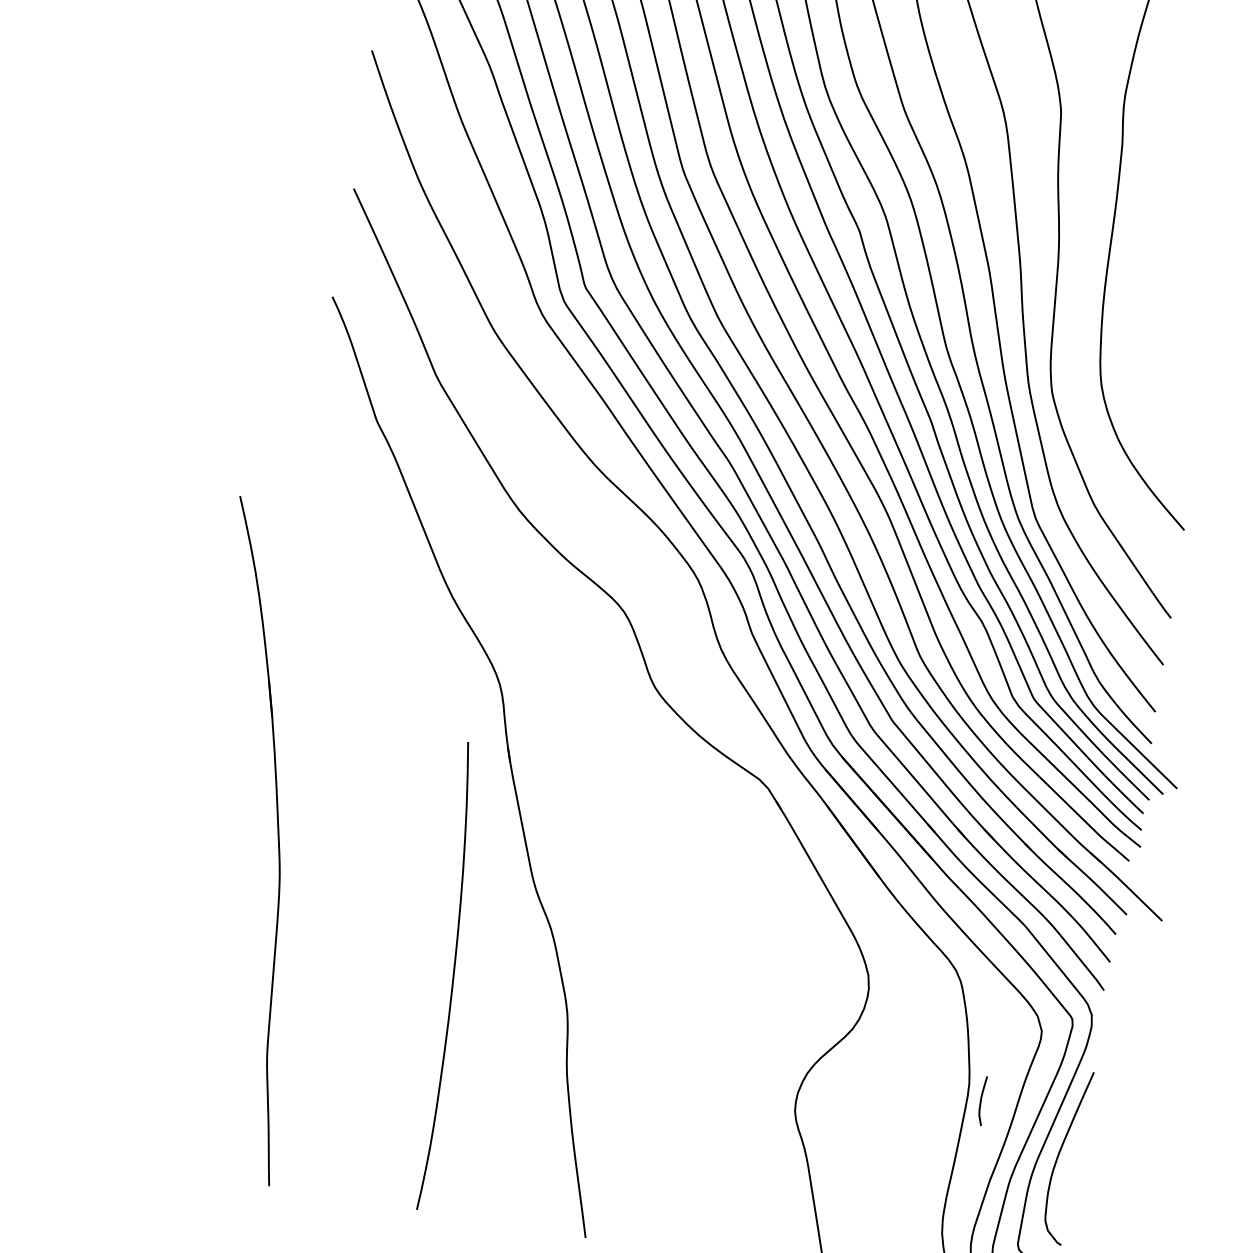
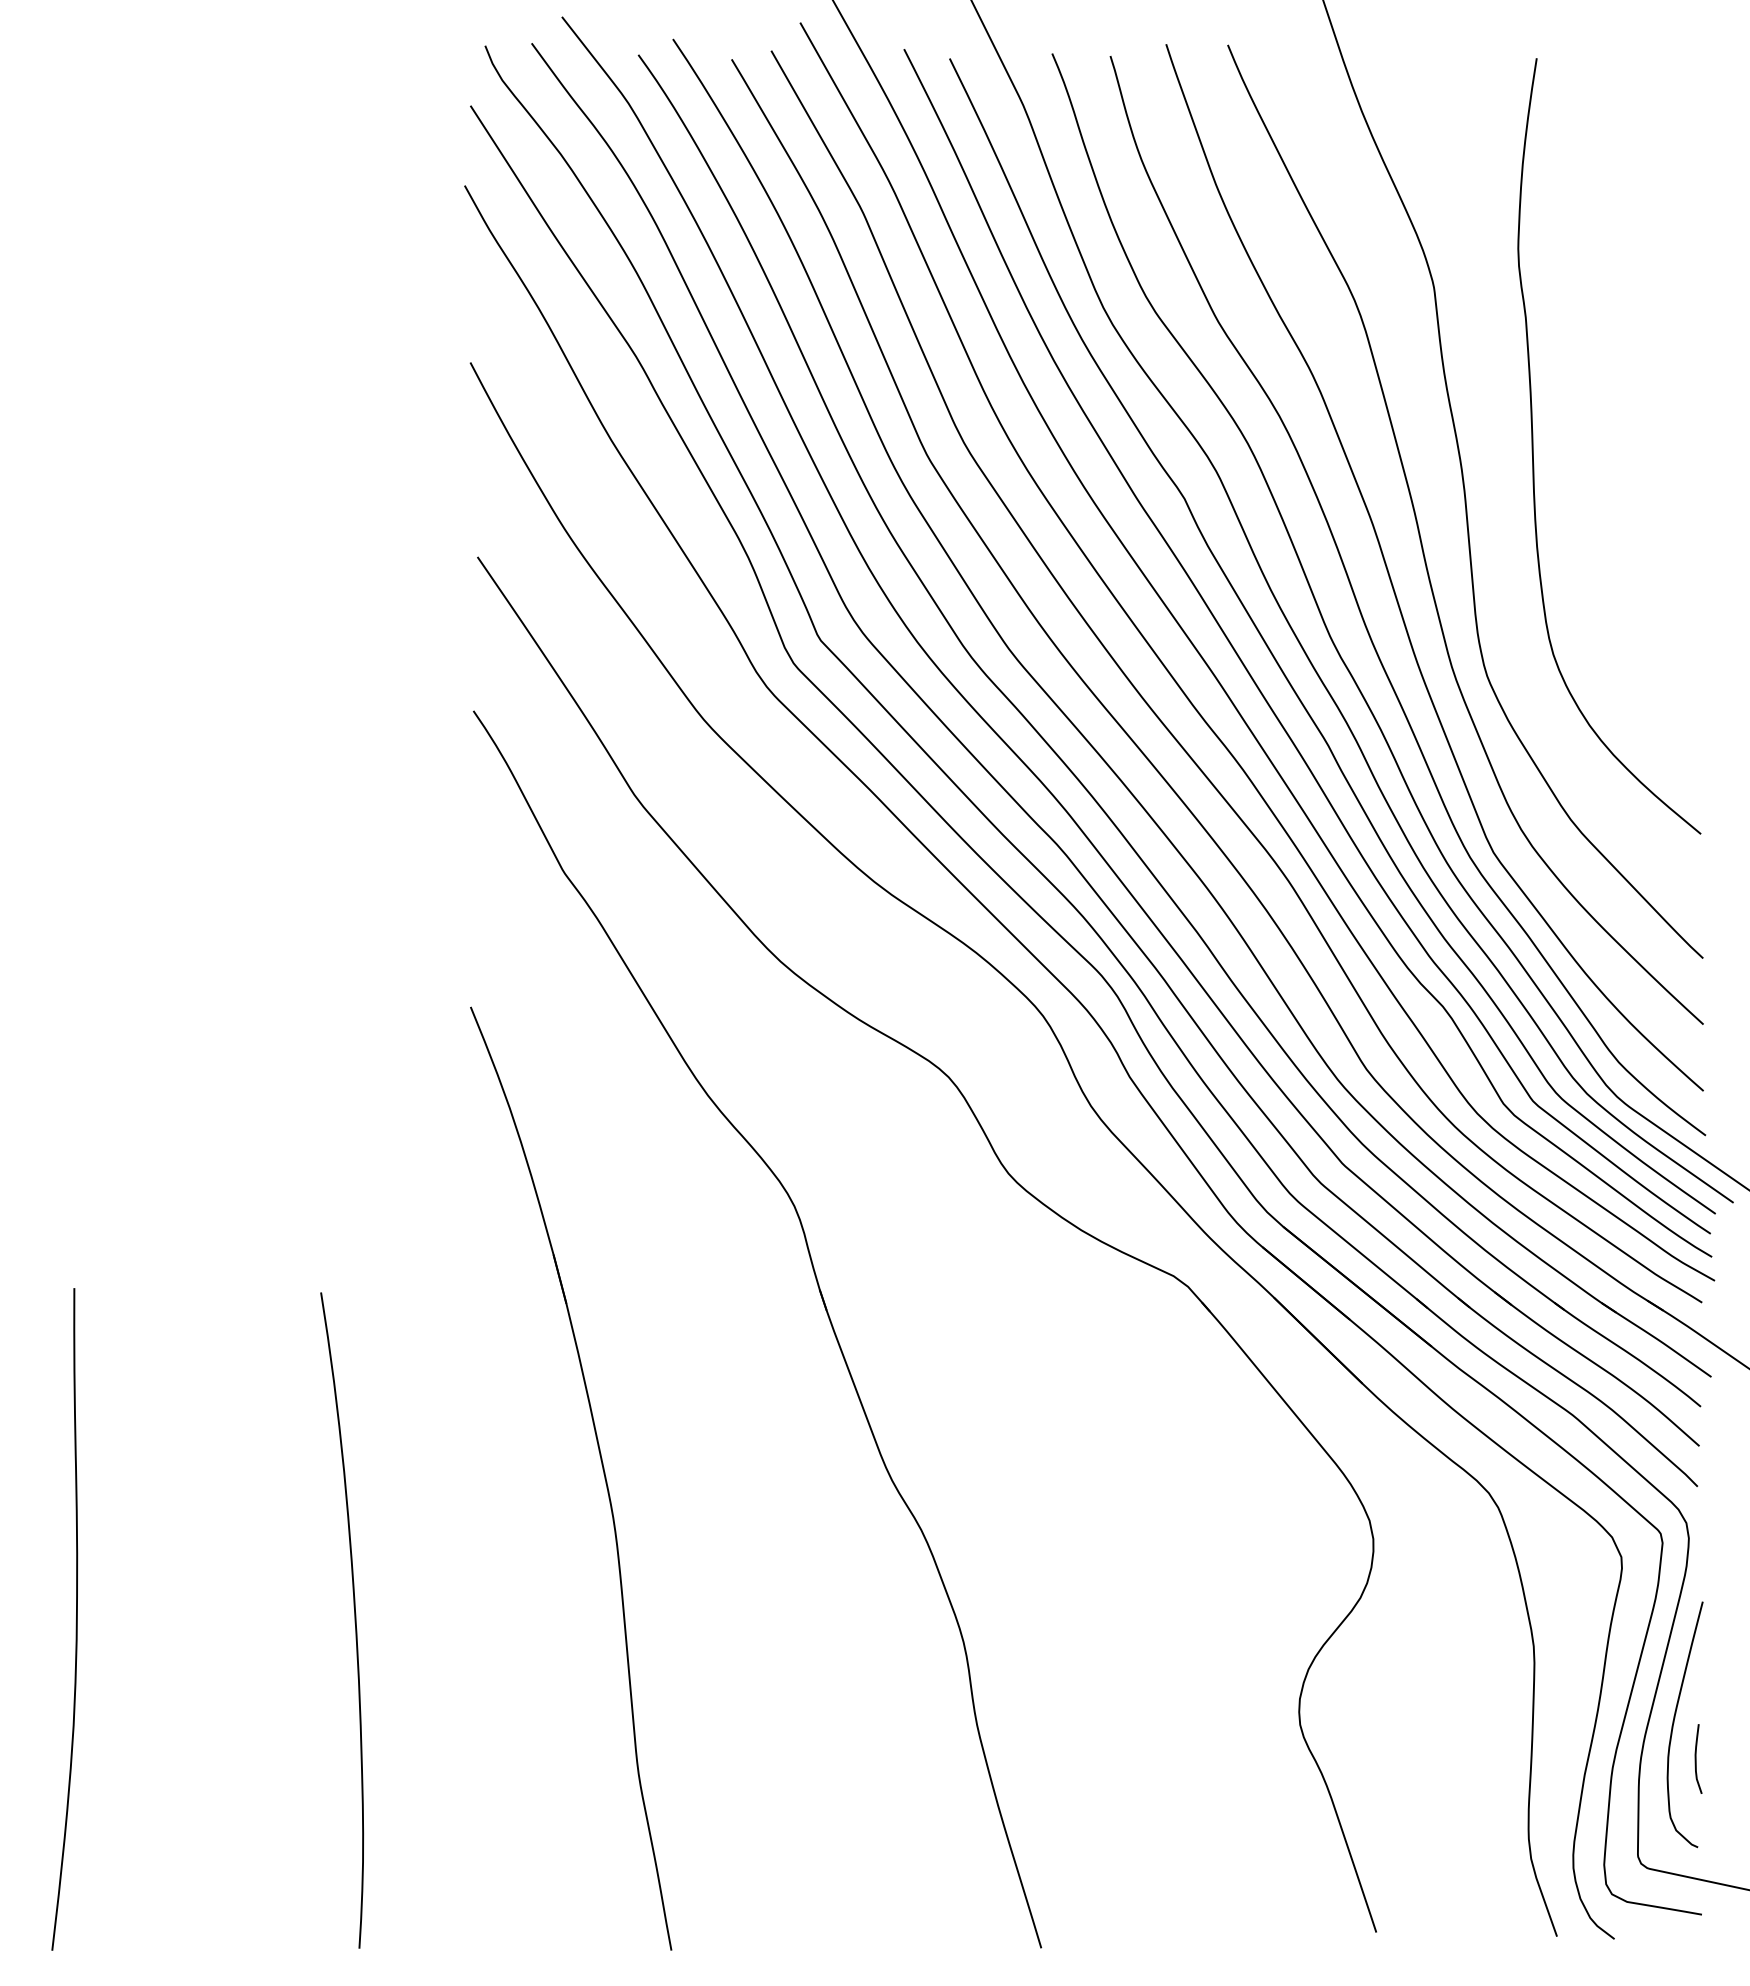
part: (278, 842) -> (603, 1474), moved
curve: (452, 977) -> (354, 1620), moved
curve: (981, 1100) -> (1696, 1758), moved

